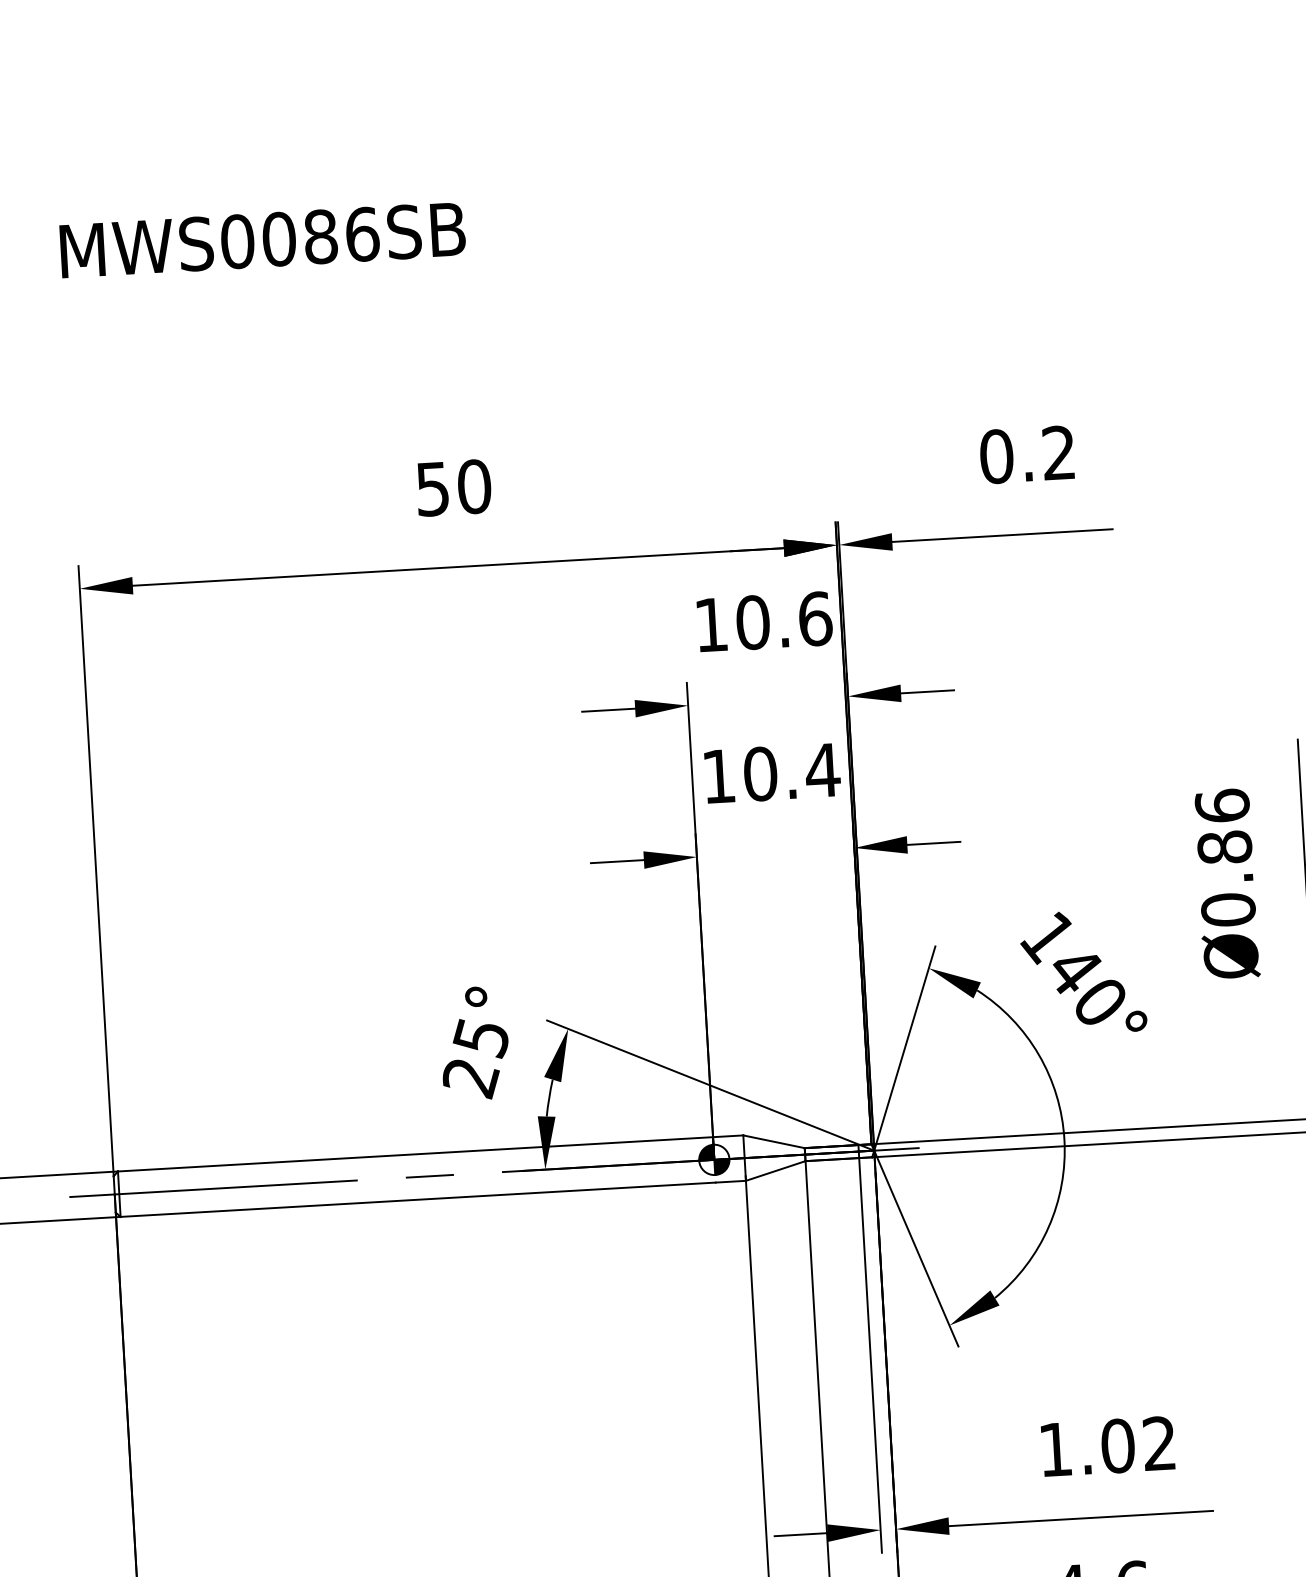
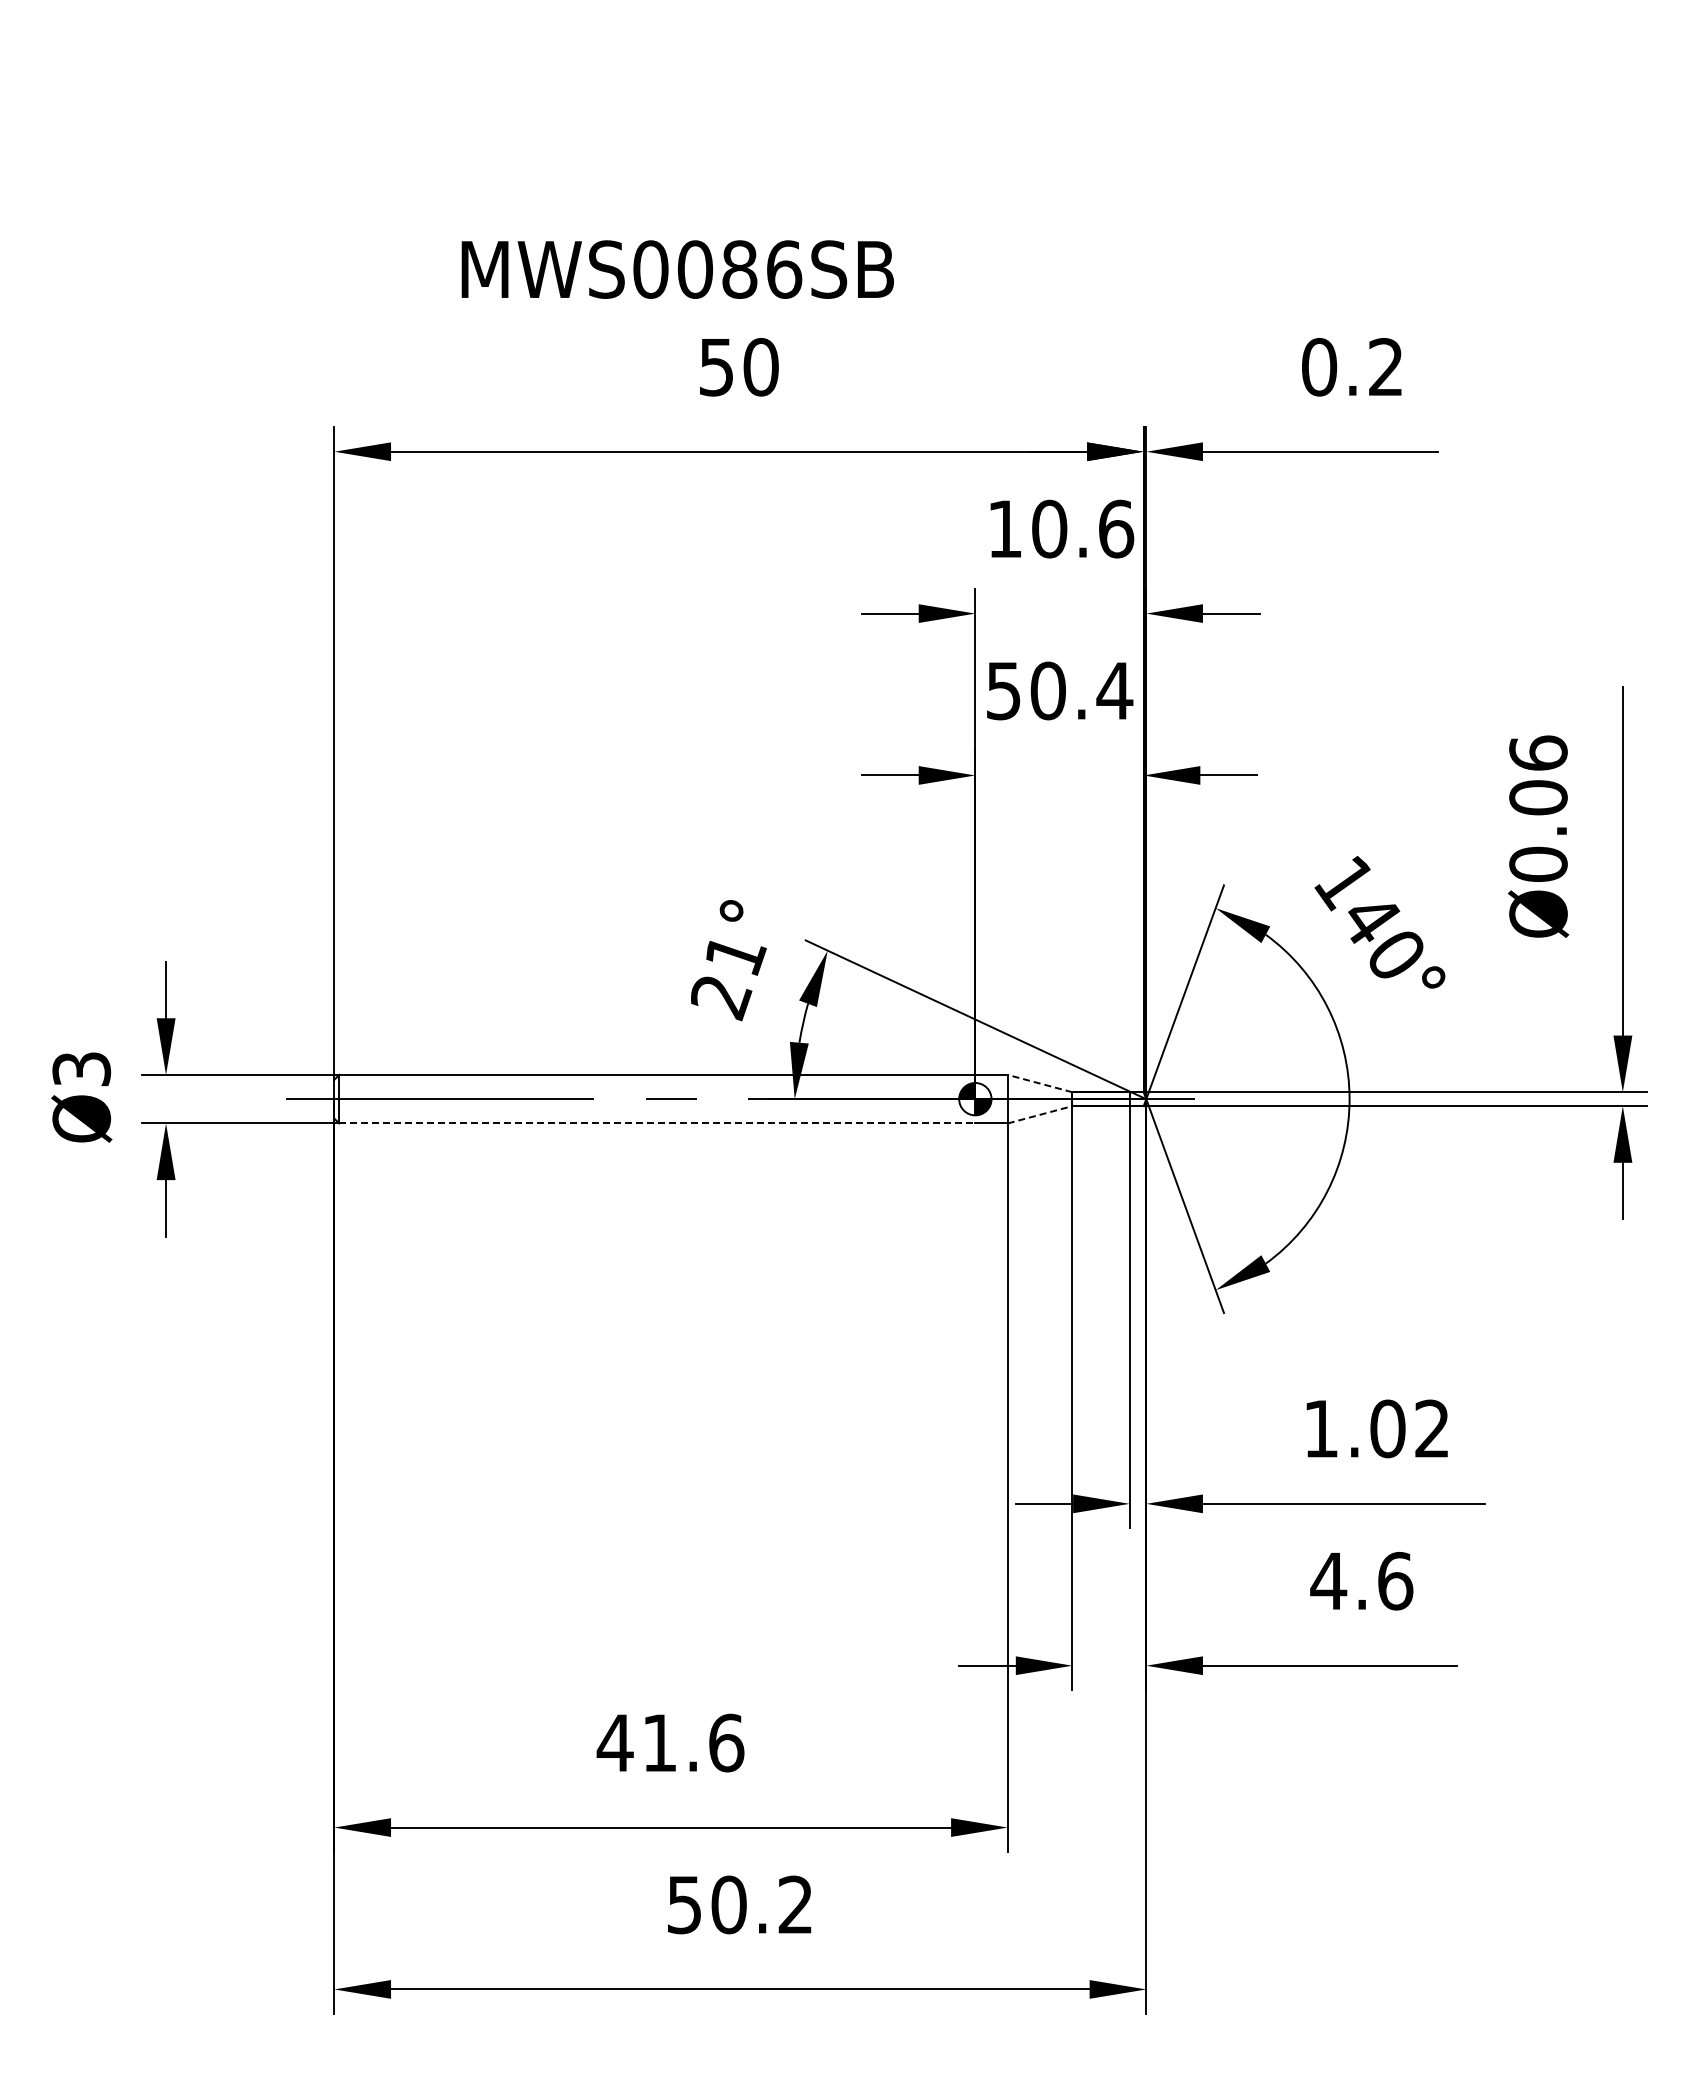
text: (262, 240) -> (677, 269), moved
text: (718, 776) -> (1003, 691), 10.4 -> 50.4
text: (1224, 847) -> (1538, 797), Ø0.86 -> Ø0.06
text: (481, 1038) -> (734, 955), 25° -> 21°
line: (773, 1141) -> (1039, 1083), solid -> dashed
line: (776, 1170) -> (1040, 1114), solid -> dashed
line: (418, 1199) -> (657, 1123), solid -> dashed

